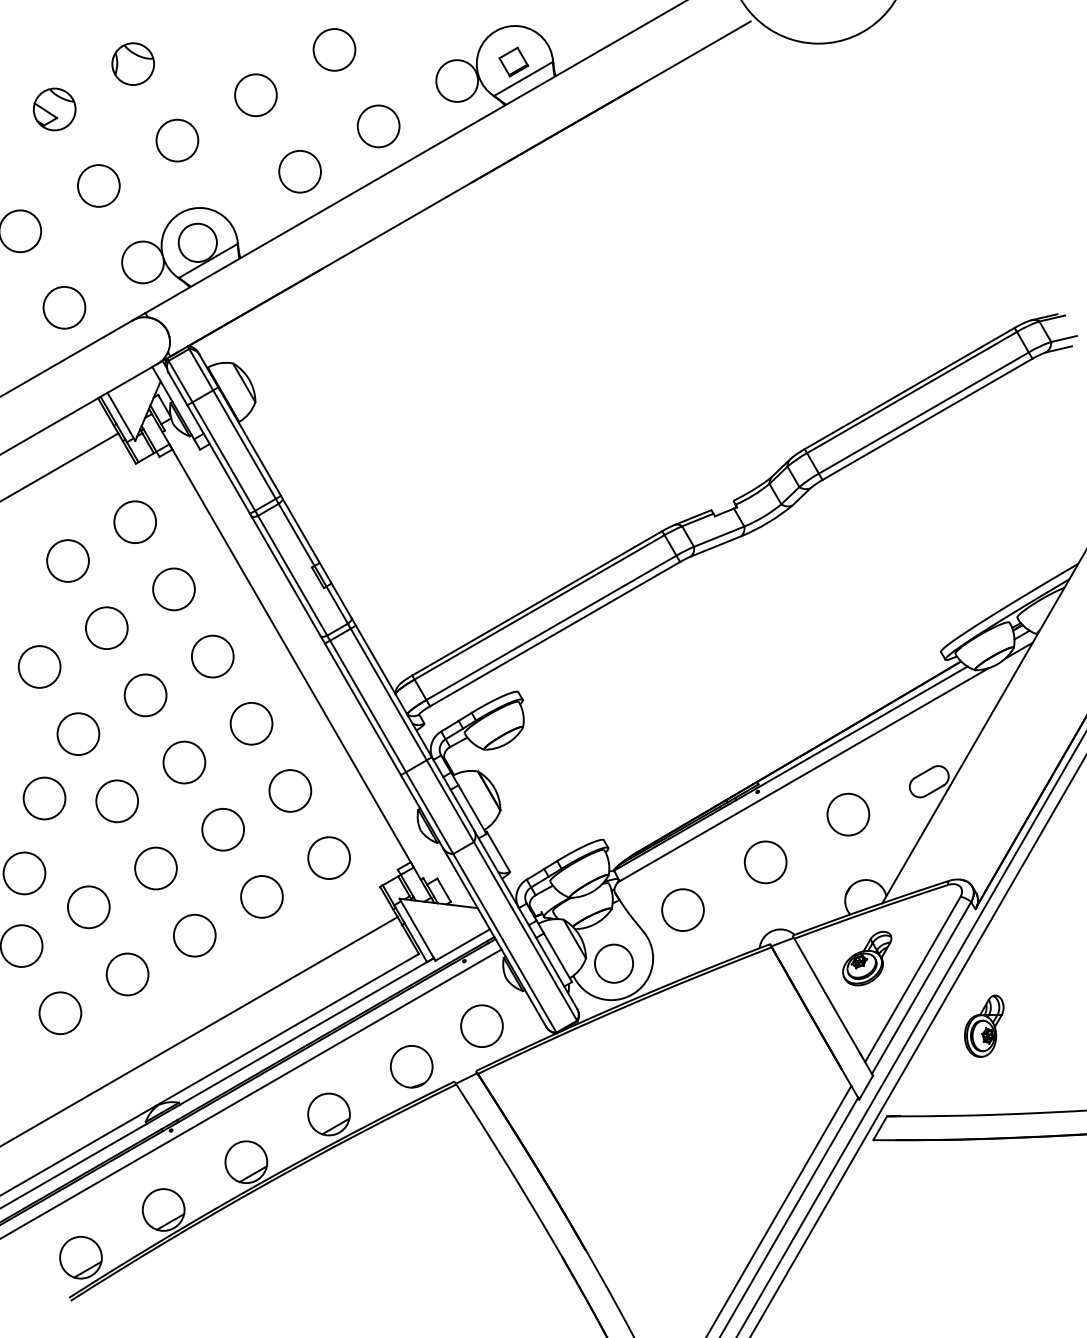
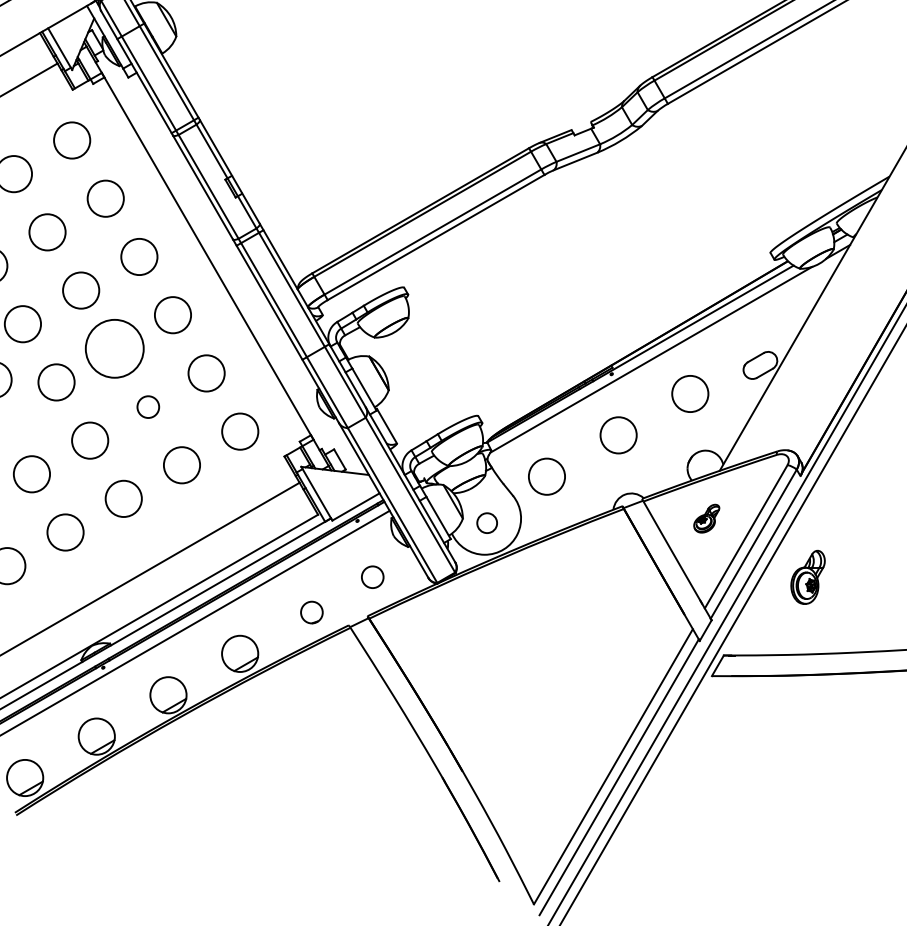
circle: (184, 762) -> (114, 348), size x1.6
circle: (222, 829) -> (147, 406), size x0.6
part: (867, 958) -> (706, 518), size x0.6
circle: (613, 963) -> (486, 522), size x0.6
circle: (481, 1025) -> (372, 576), size x0.6
circle: (411, 1066) -> (311, 612), size x0.6

